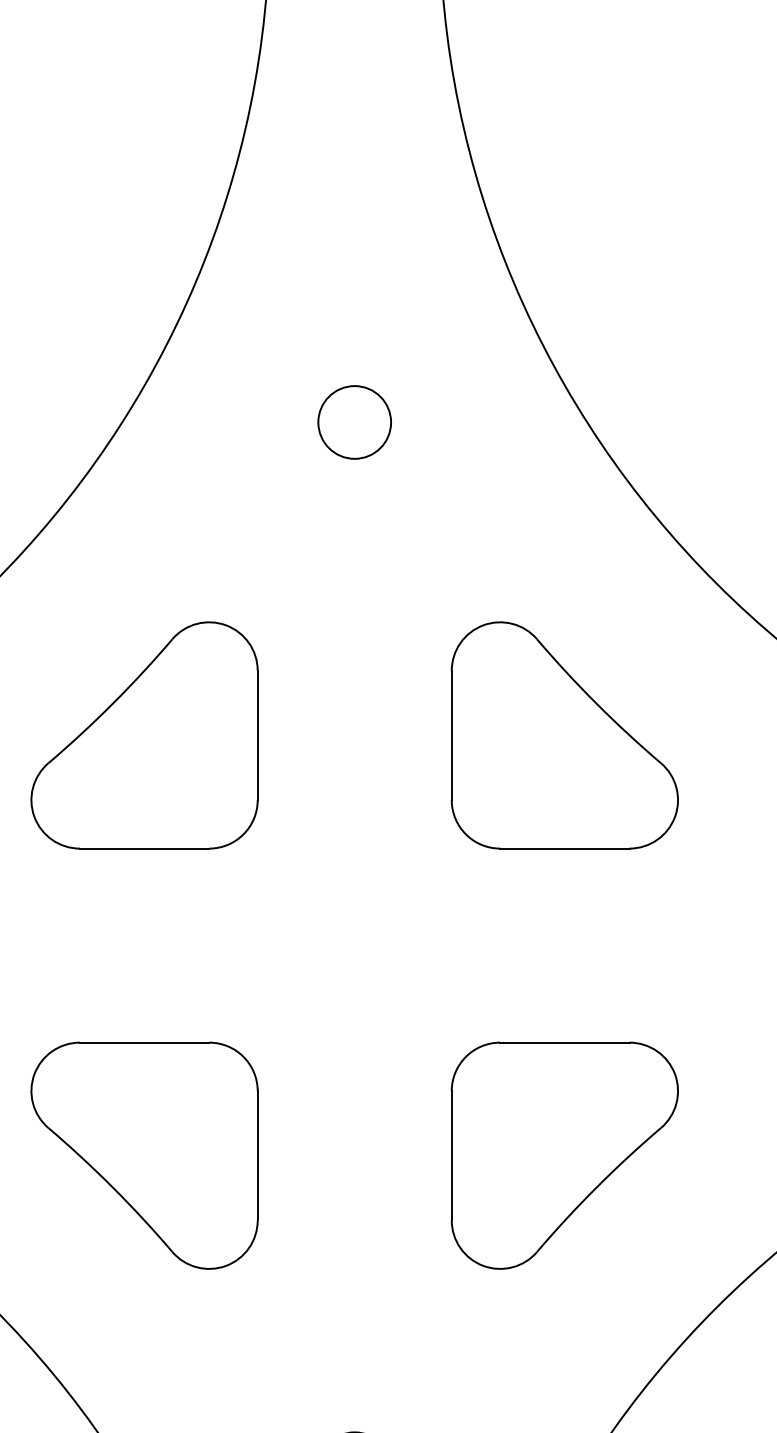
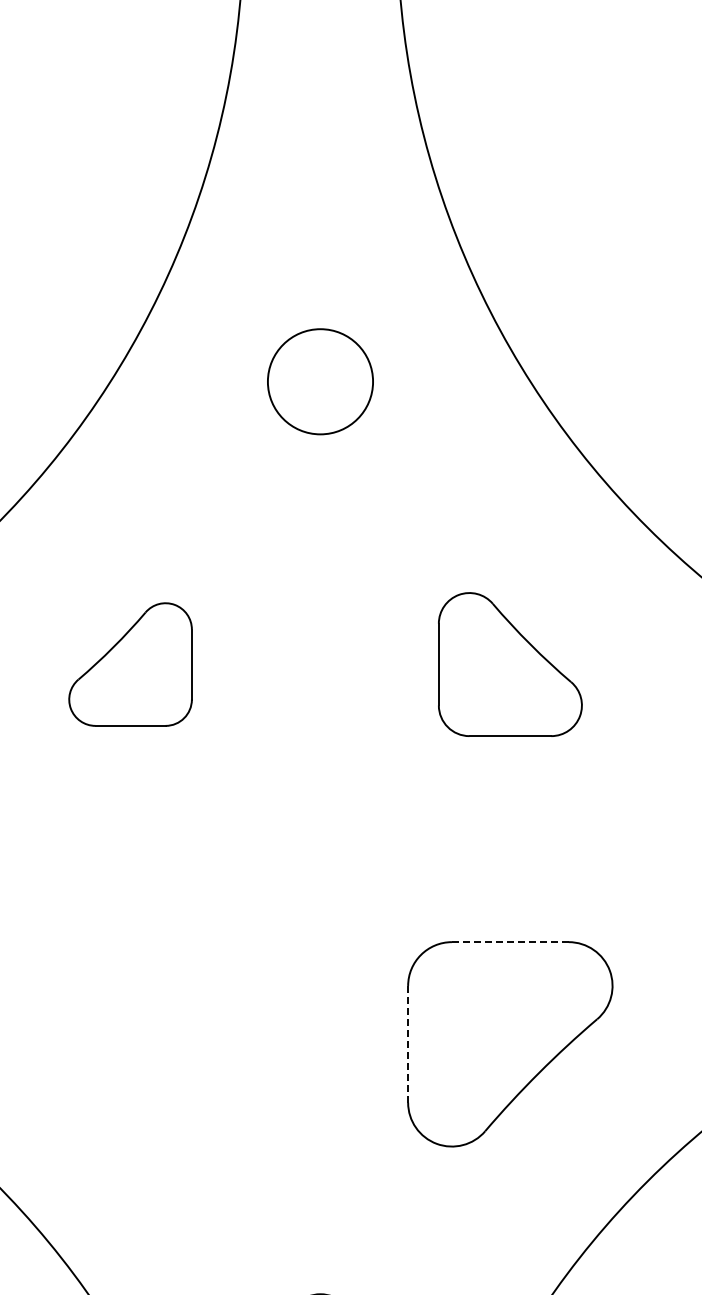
circle: (354, 422) -> (320, 381), size x1.6
part: (144, 735) -> (130, 664), size x0.6
part: (565, 735) -> (510, 664), size x0.7
line: (565, 1043) -> (510, 942), solid -> dashed
part: (144, 1155) -> (130, 1044), removed
line: (452, 1155) -> (408, 1044), solid -> dashed

